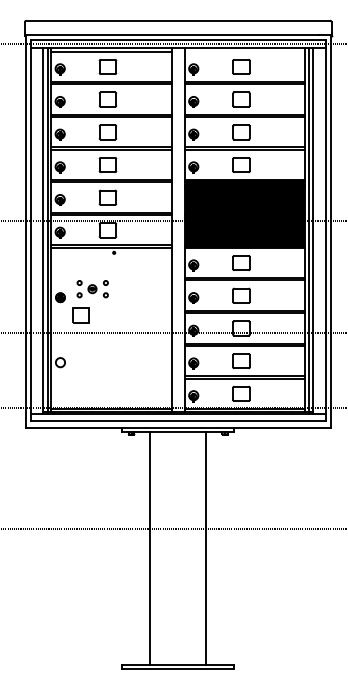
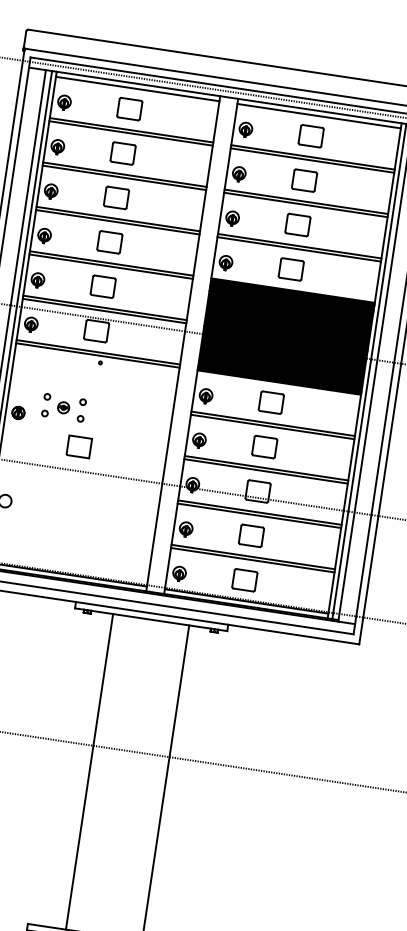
line: (244, 51) -> (318, 115), added
part: (80, 315) -> (78, 446), moved

